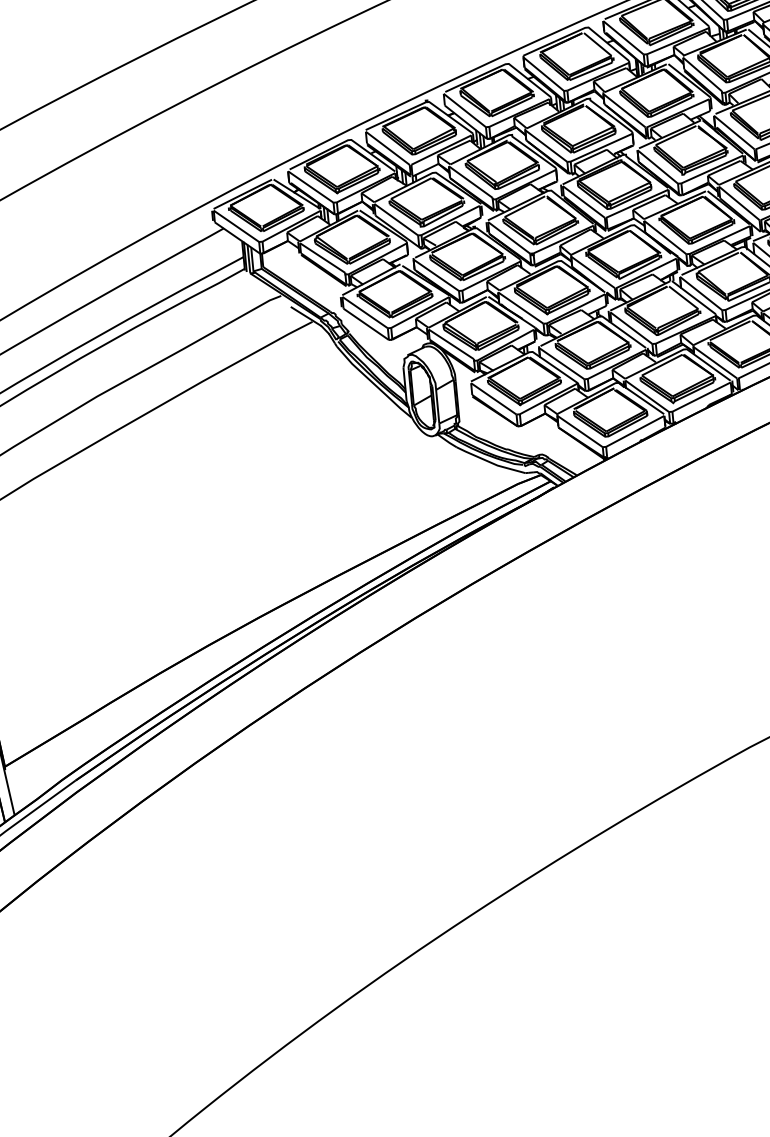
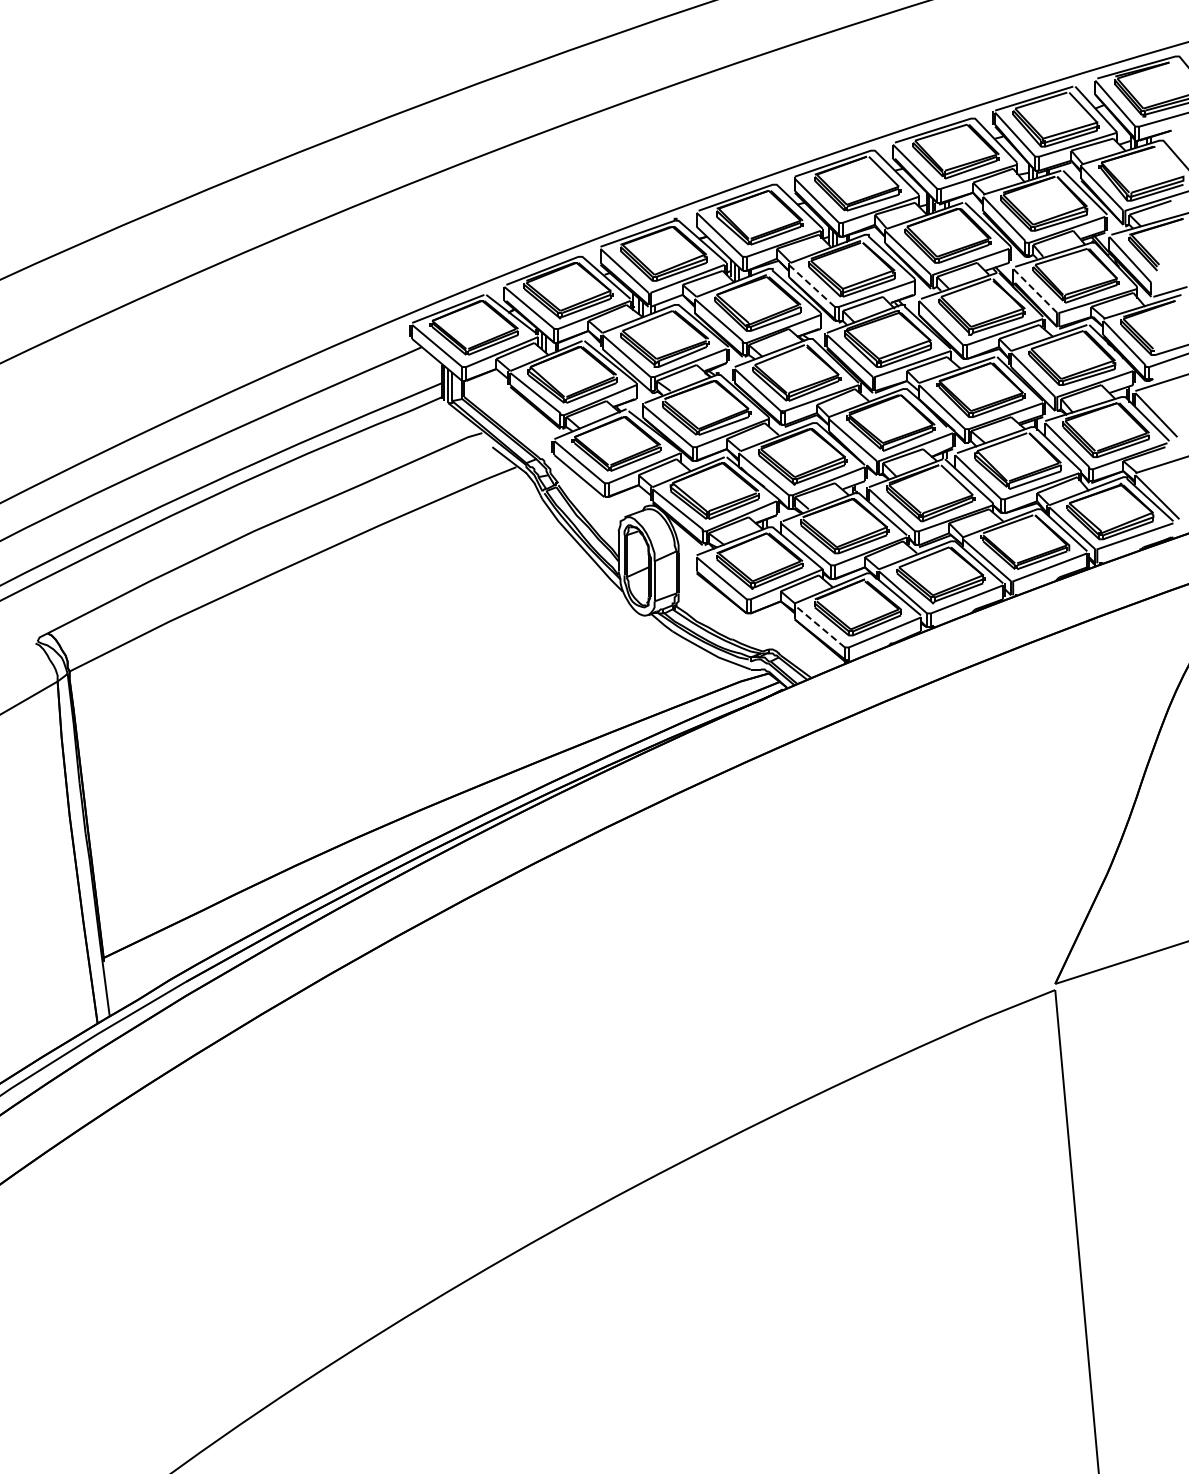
line: (733, 132) -> (1034, 290), solid -> dashed
line: (546, 145) -> (811, 285), solid -> dashed
line: (579, 431) -> (819, 626), solid -> dashed

